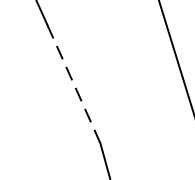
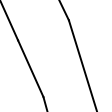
line: (73, 83) -> (30, 68), dashed -> solid

